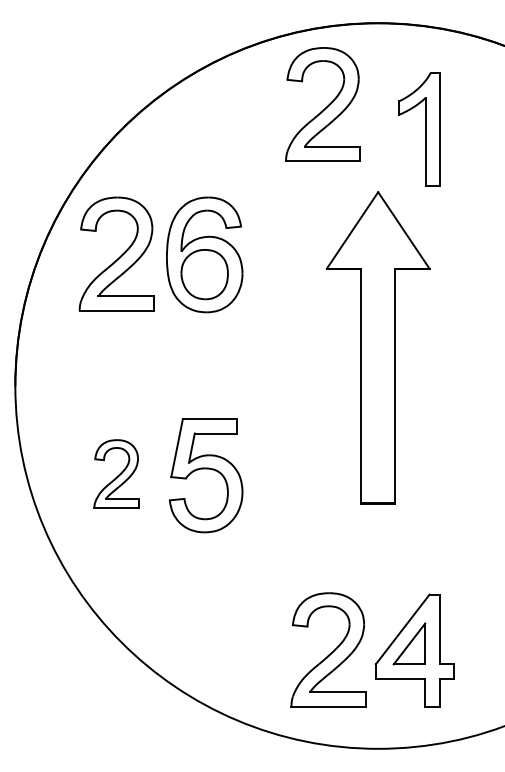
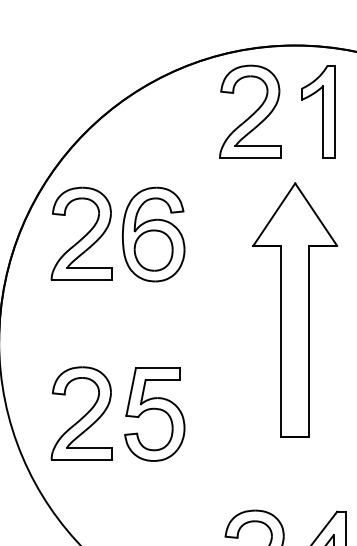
part: (419, 129) -> (318, 111), moved
part: (116, 473) -> (81, 412), size x1.67

